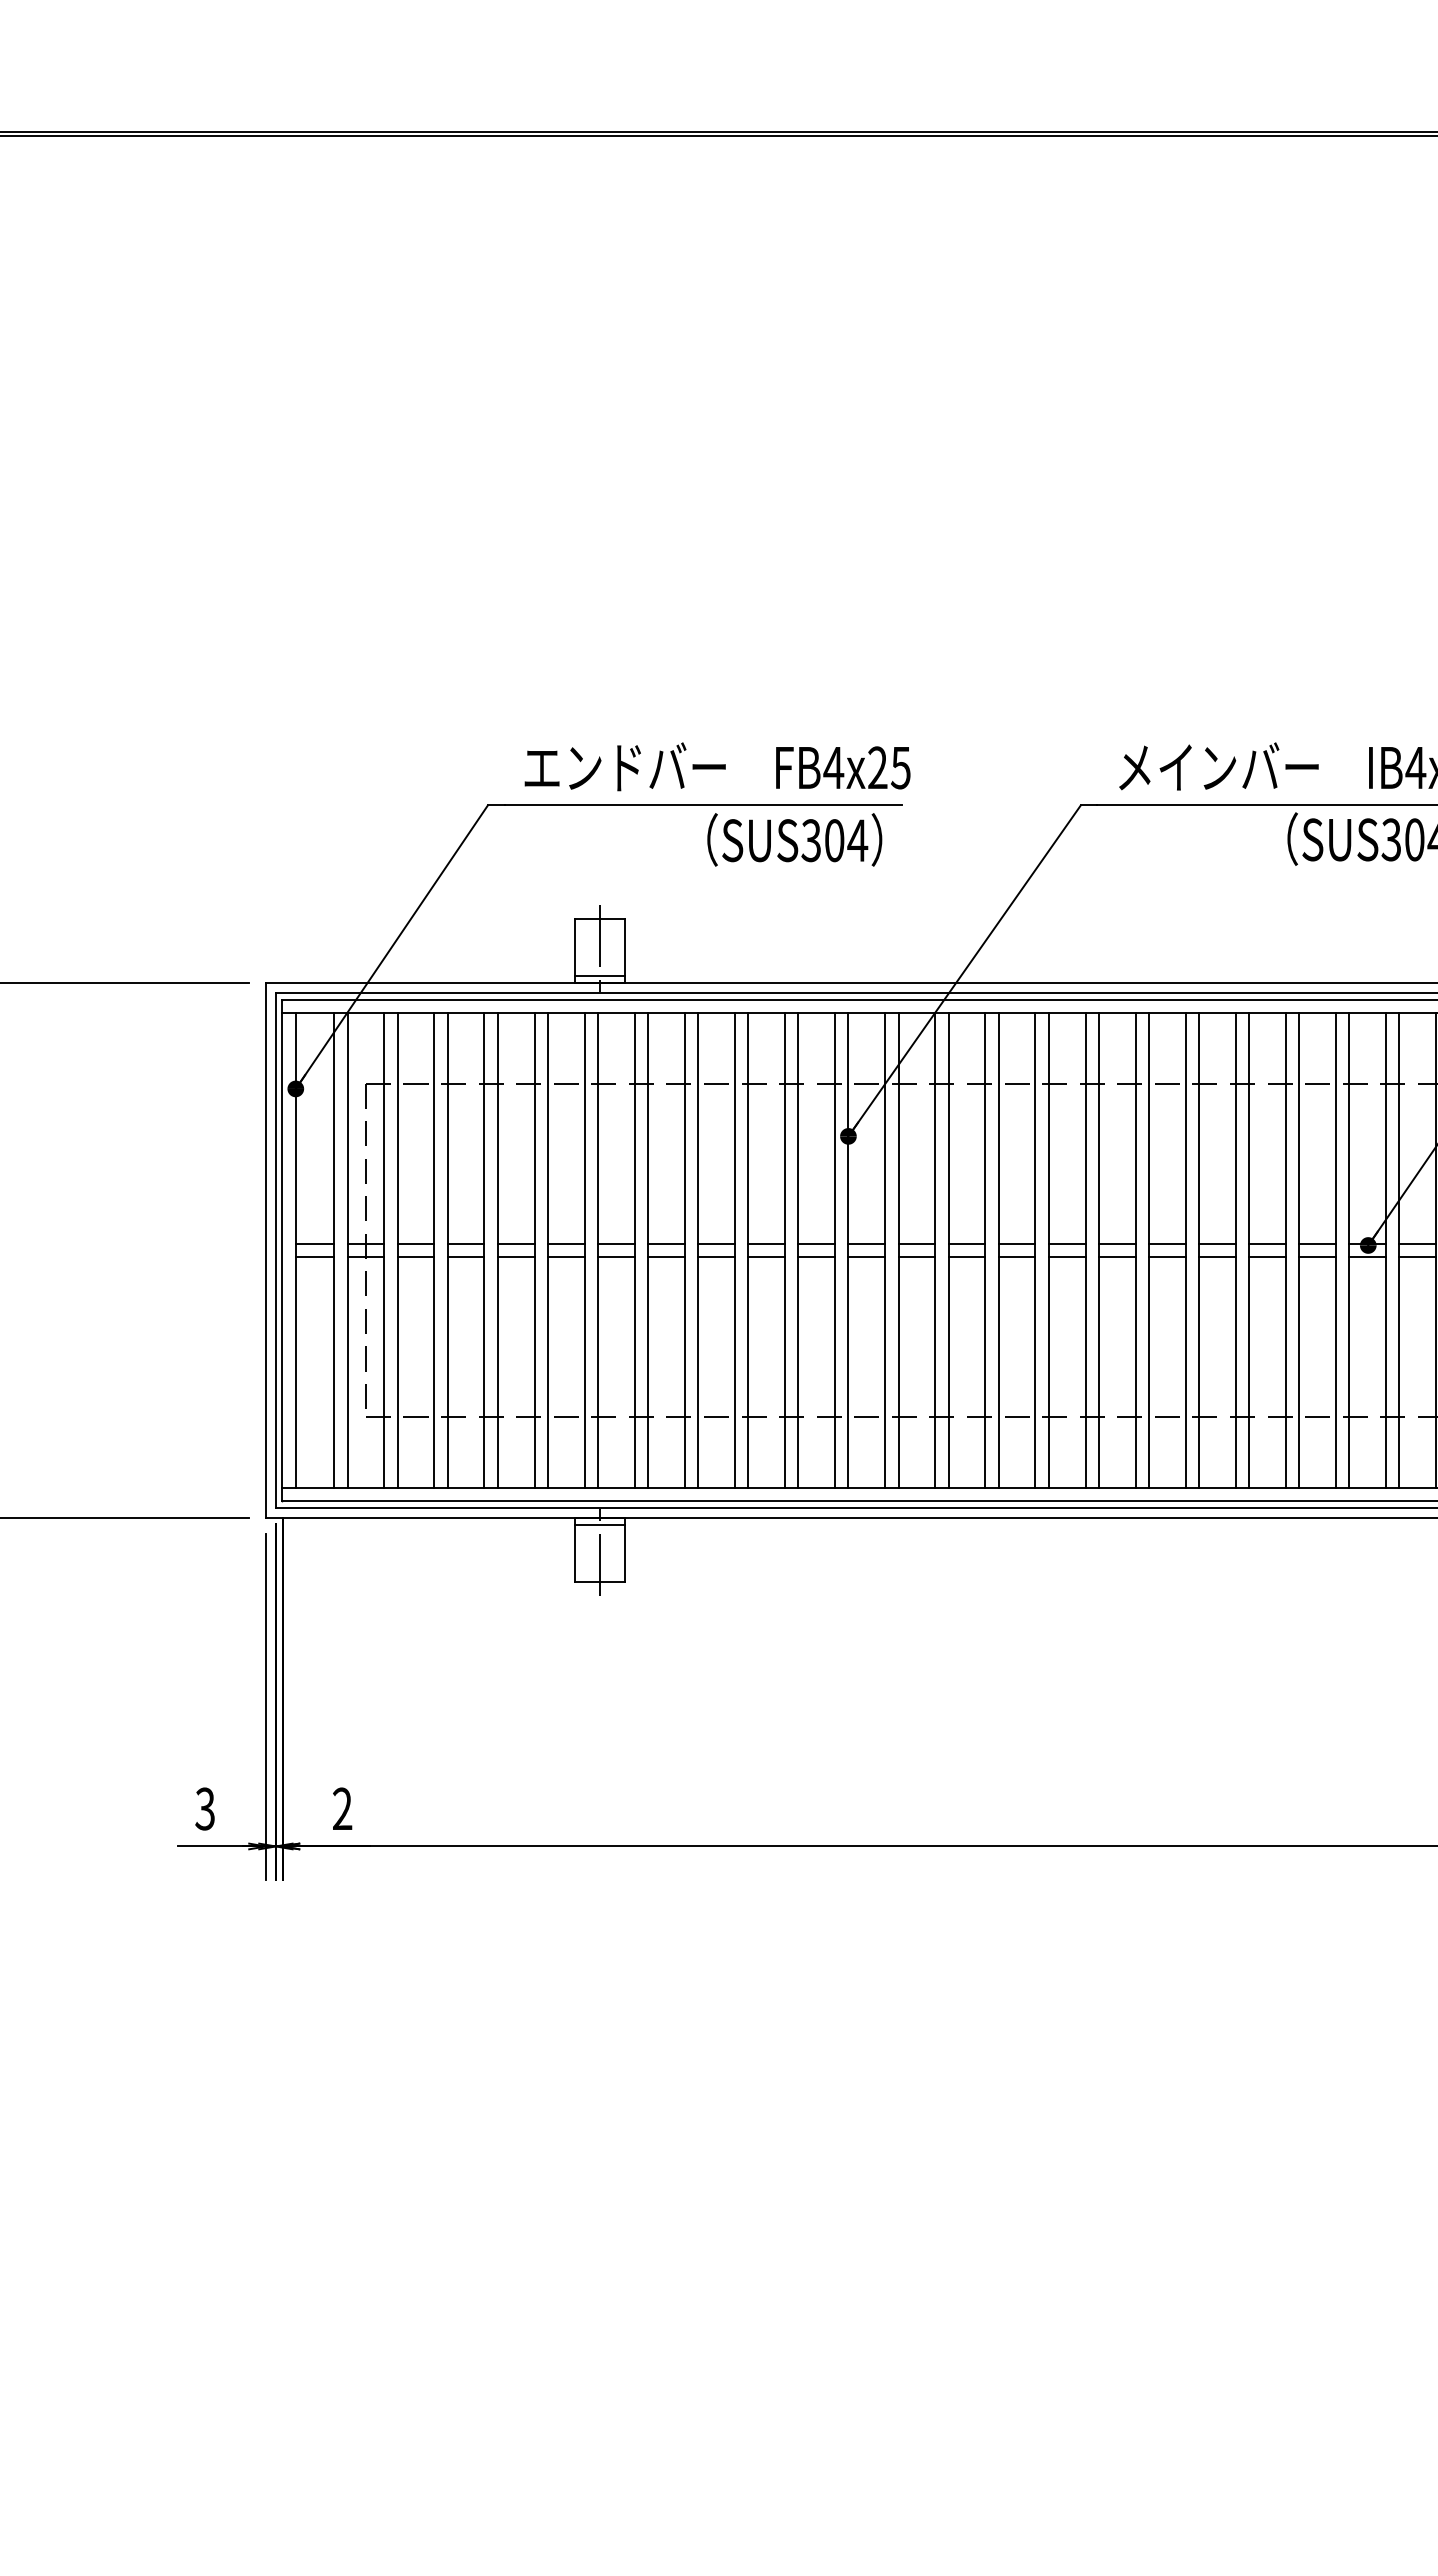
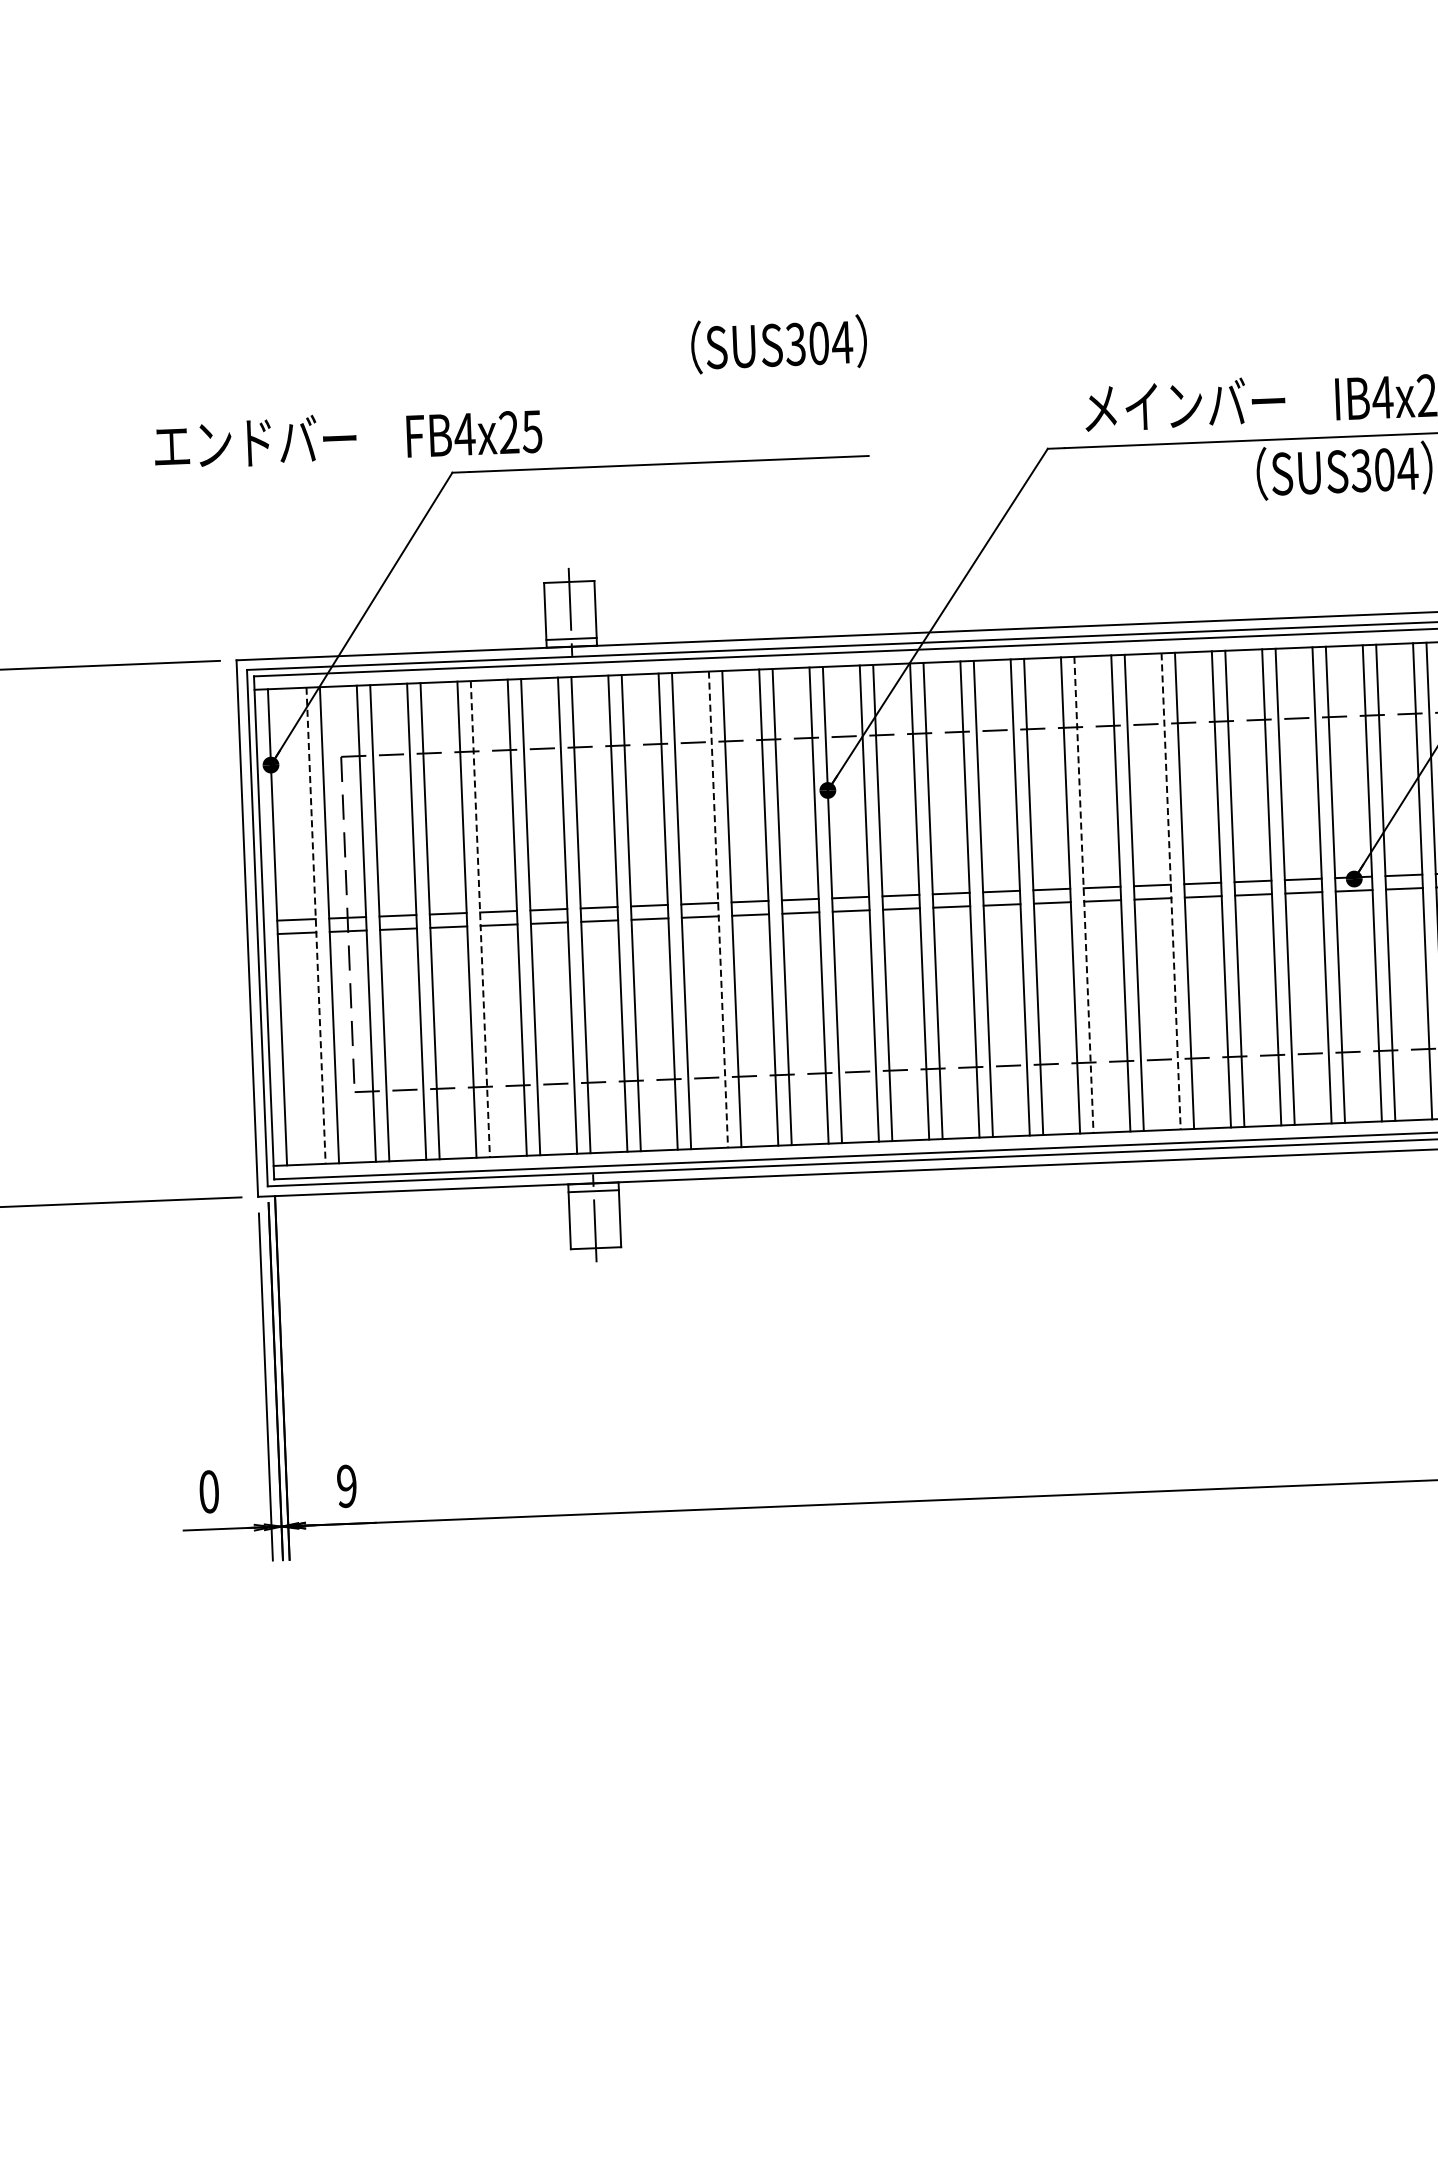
text: (717, 766) -> (348, 437), moved
text: (794, 839) -> (778, 343), moved
line: (334, 1251) -> (316, 926), solid -> dashed
line: (497, 1251) -> (480, 920), solid -> dashed
line: (734, 1251) -> (718, 910), solid -> dashed
line: (1098, 1251) -> (1083, 895), solid -> dashed
line: (1185, 1251) -> (1170, 892), solid -> dashed
text: (204, 1808) -> (208, 1491), 3 -> 0
text: (342, 1809) -> (346, 1486), 2 -> 9

